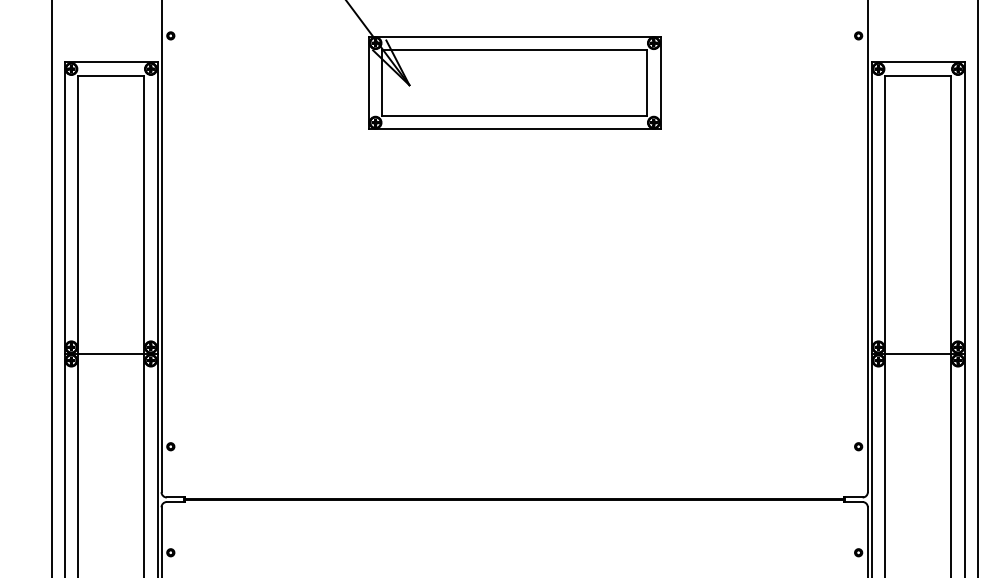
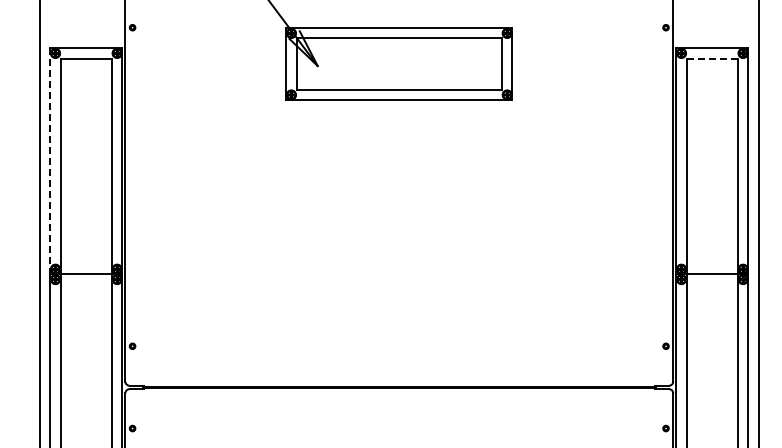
line: (918, 75) -> (712, 58), solid -> dashed
line: (64, 208) -> (50, 161), solid -> dashed

